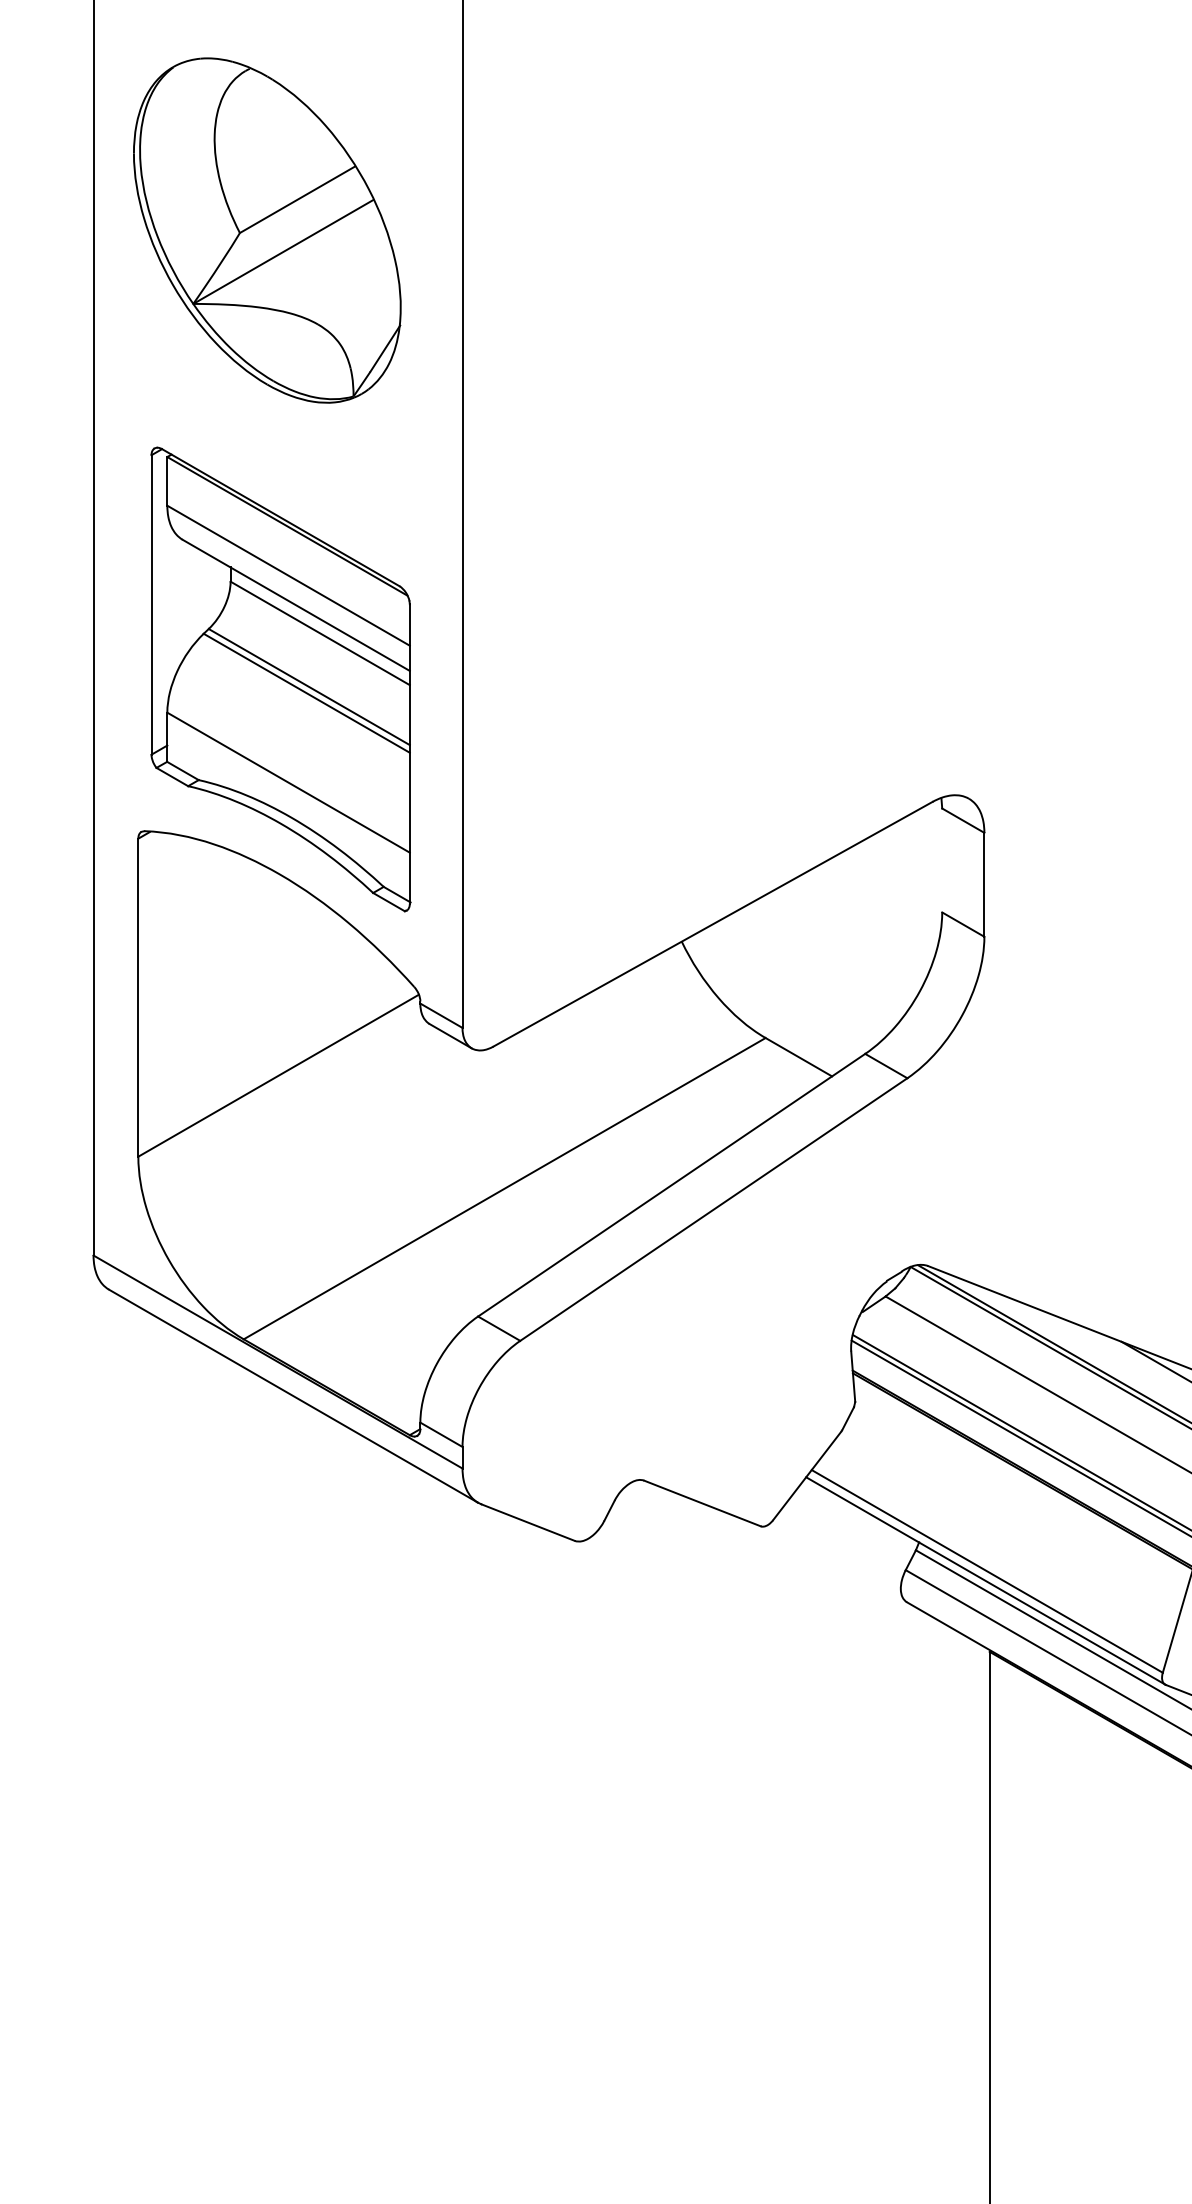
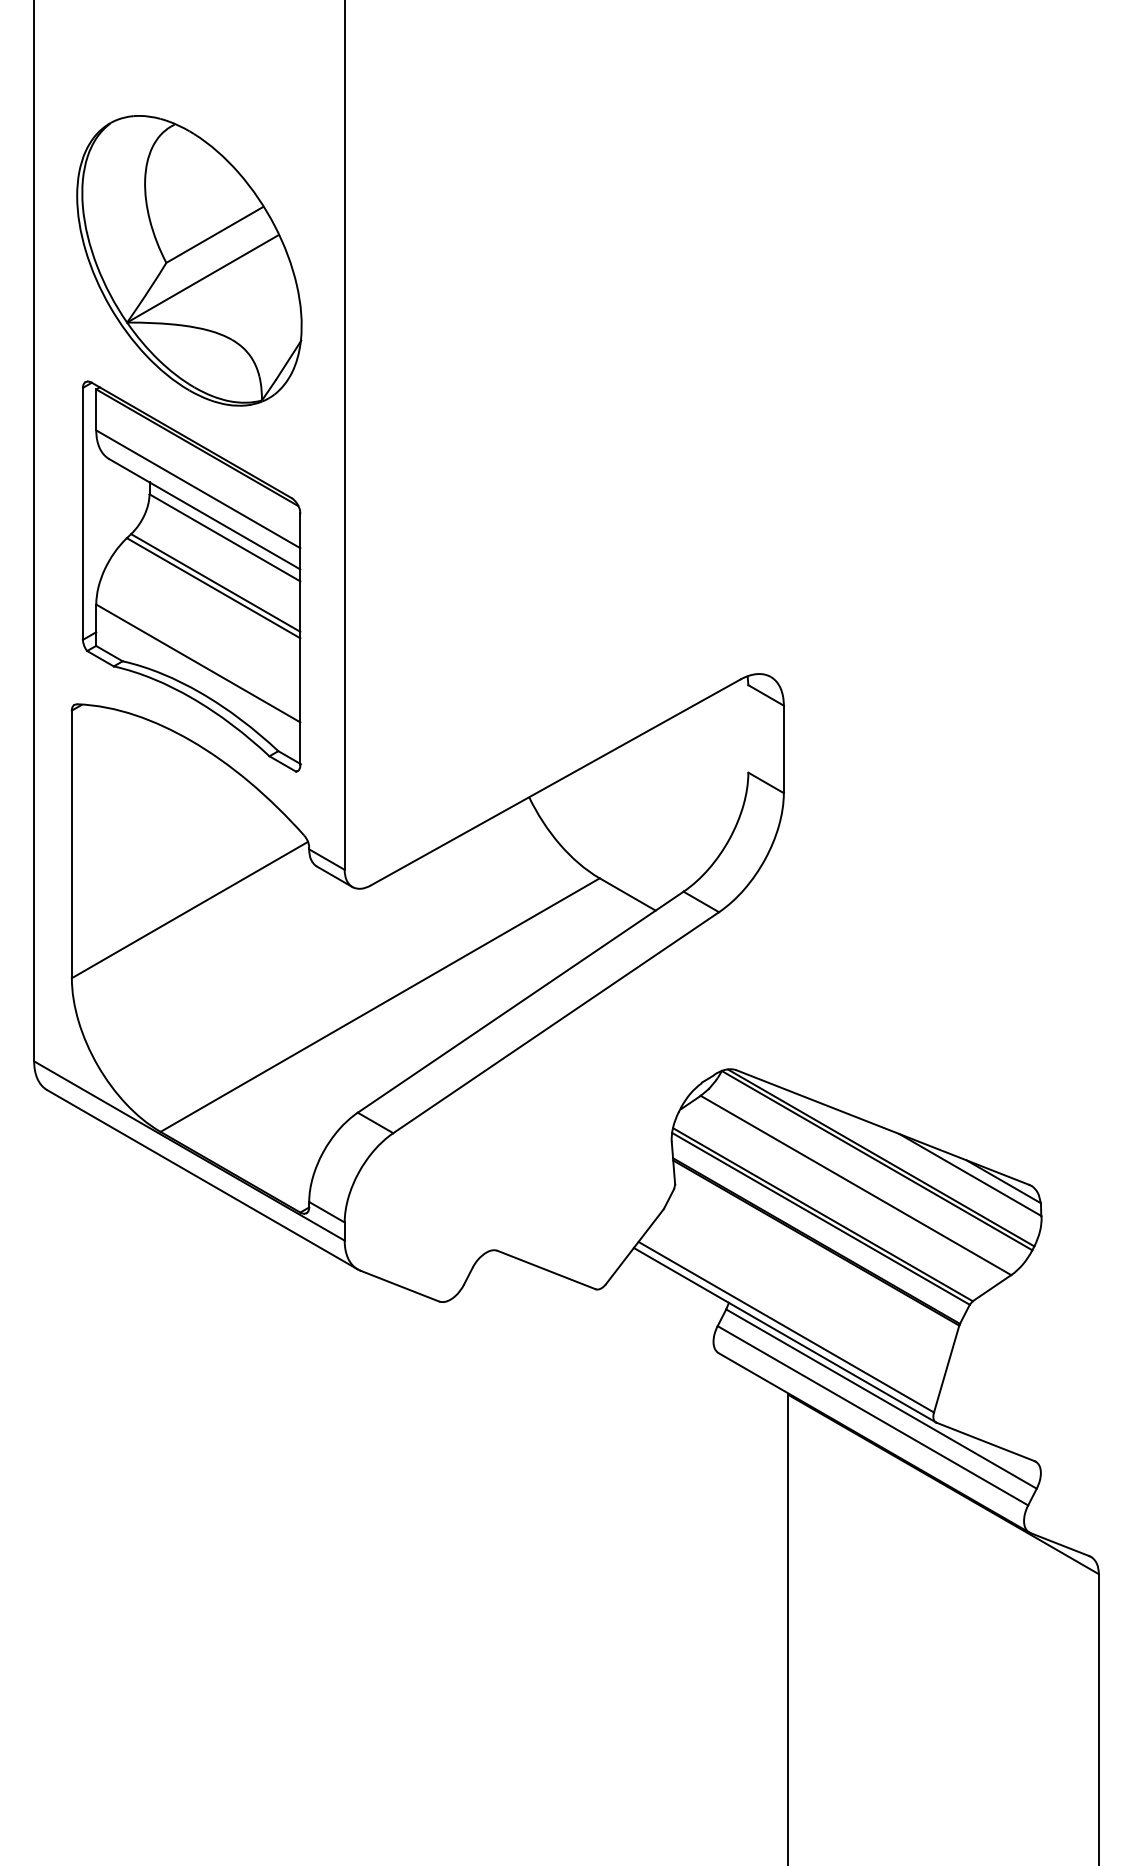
part: (267, 230) -> (189, 260), moved

